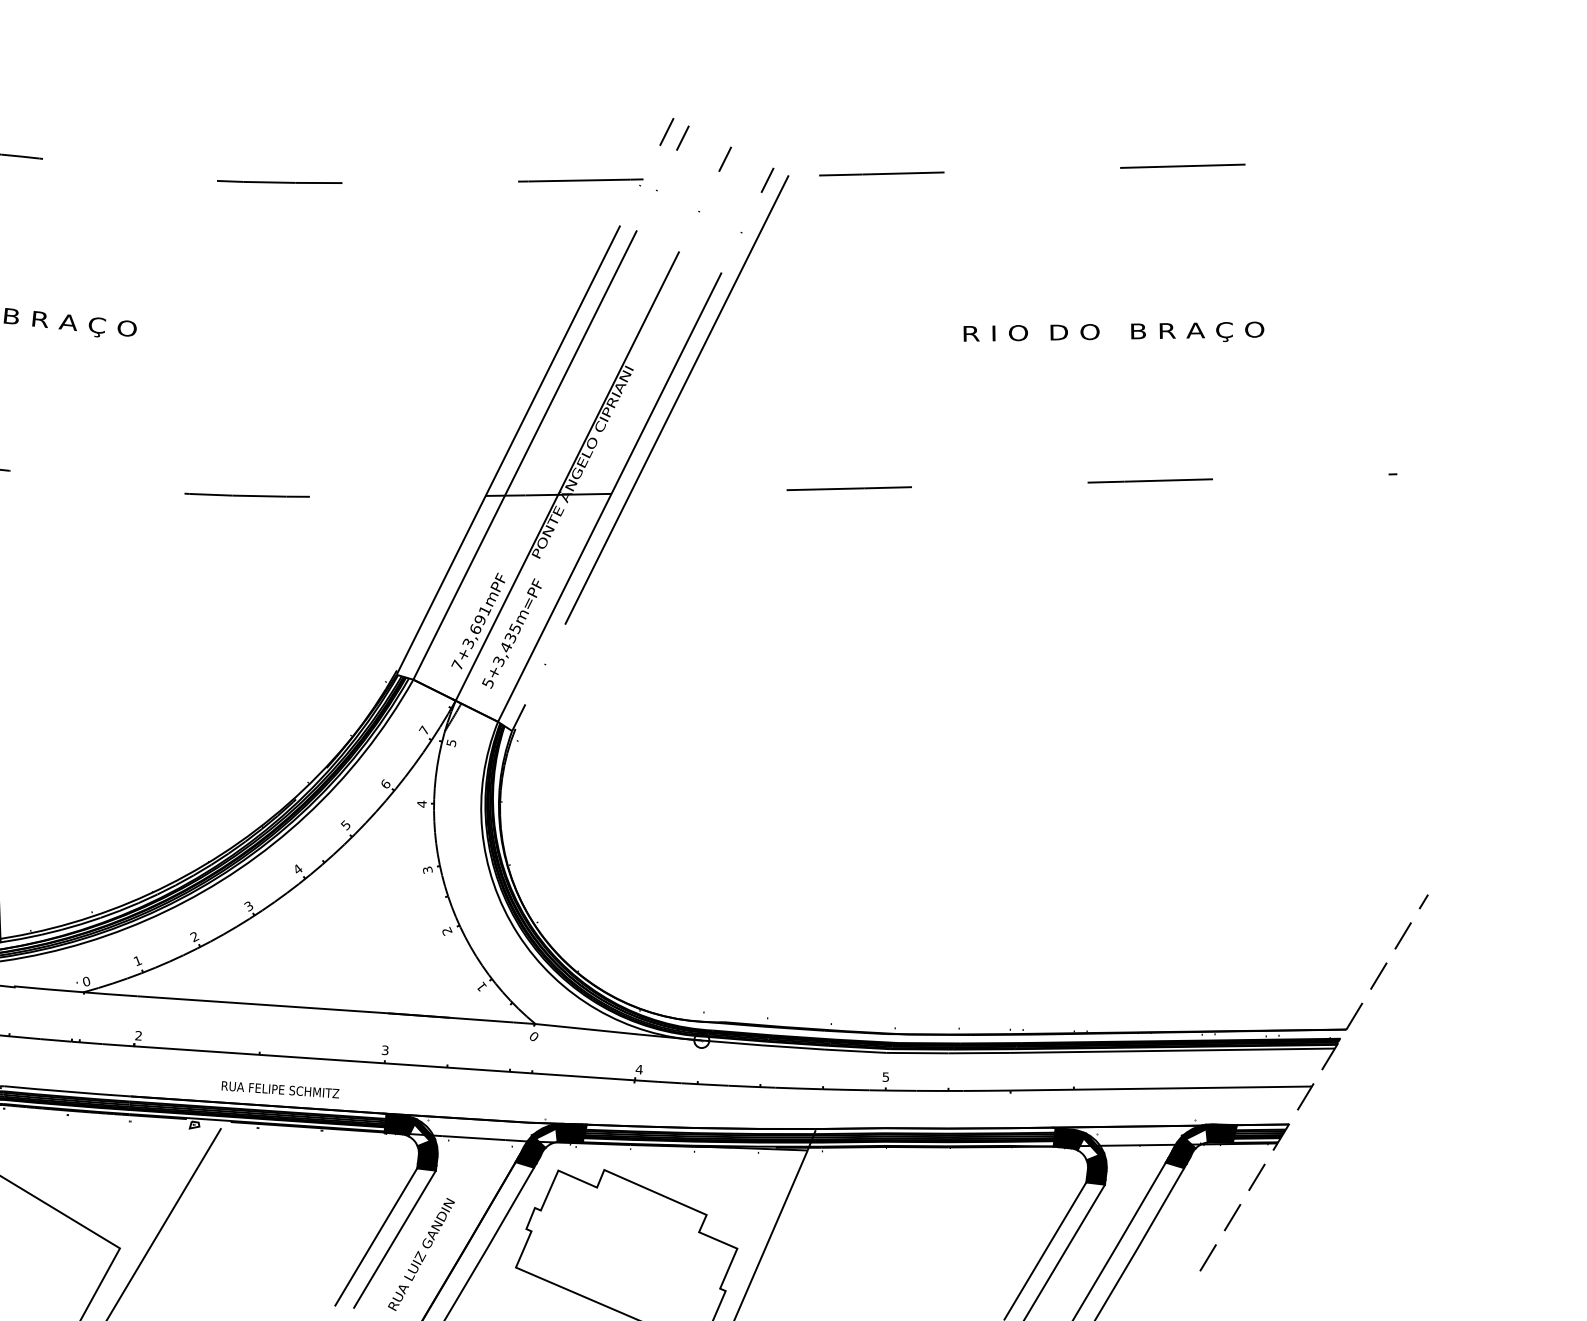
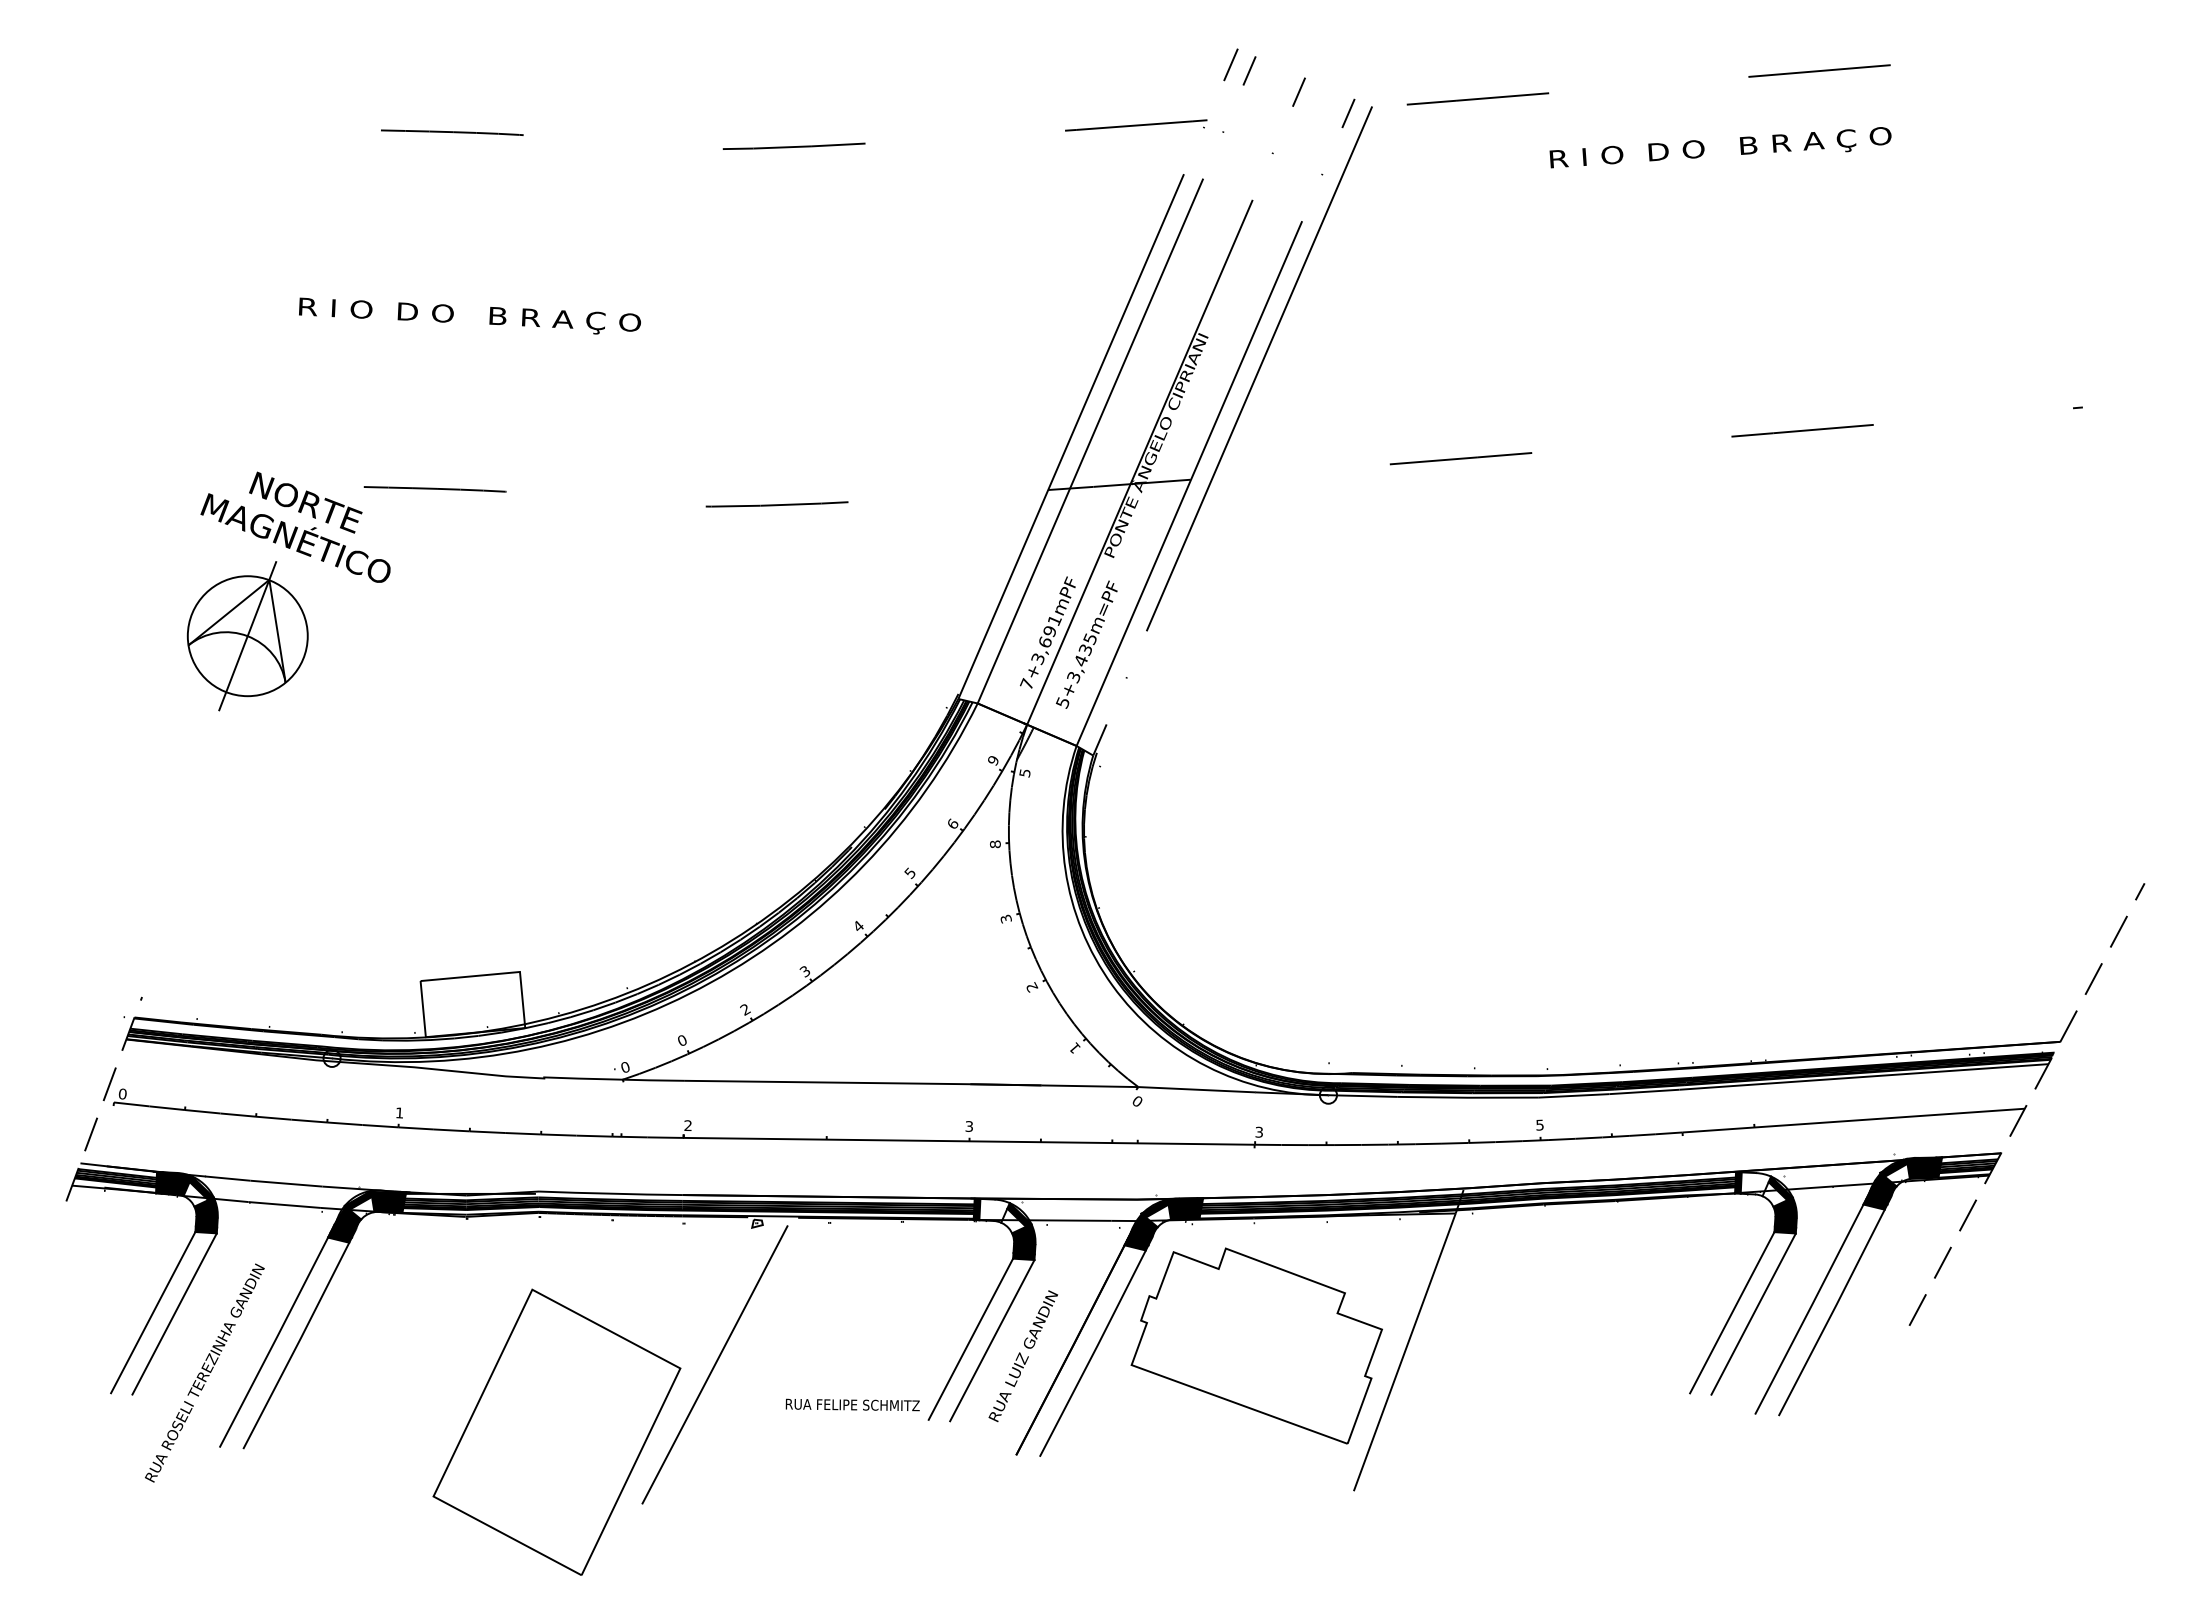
text: (1113, 331) -> (1720, 147), moved
text: (423, 729) -> (992, 759), 7 -> 9
text: (422, 804) -> (995, 844), 4 -> 8
text: (137, 960) -> (682, 1040), 1 -> 0
text: (639, 1068) -> (1259, 1131), 4 -> 3
text: (280, 1089) -> (852, 1404), moved
fill: (403, 1125) -> (994, 1210), removed
fill: (1072, 1139) -> (1755, 1184), removed

